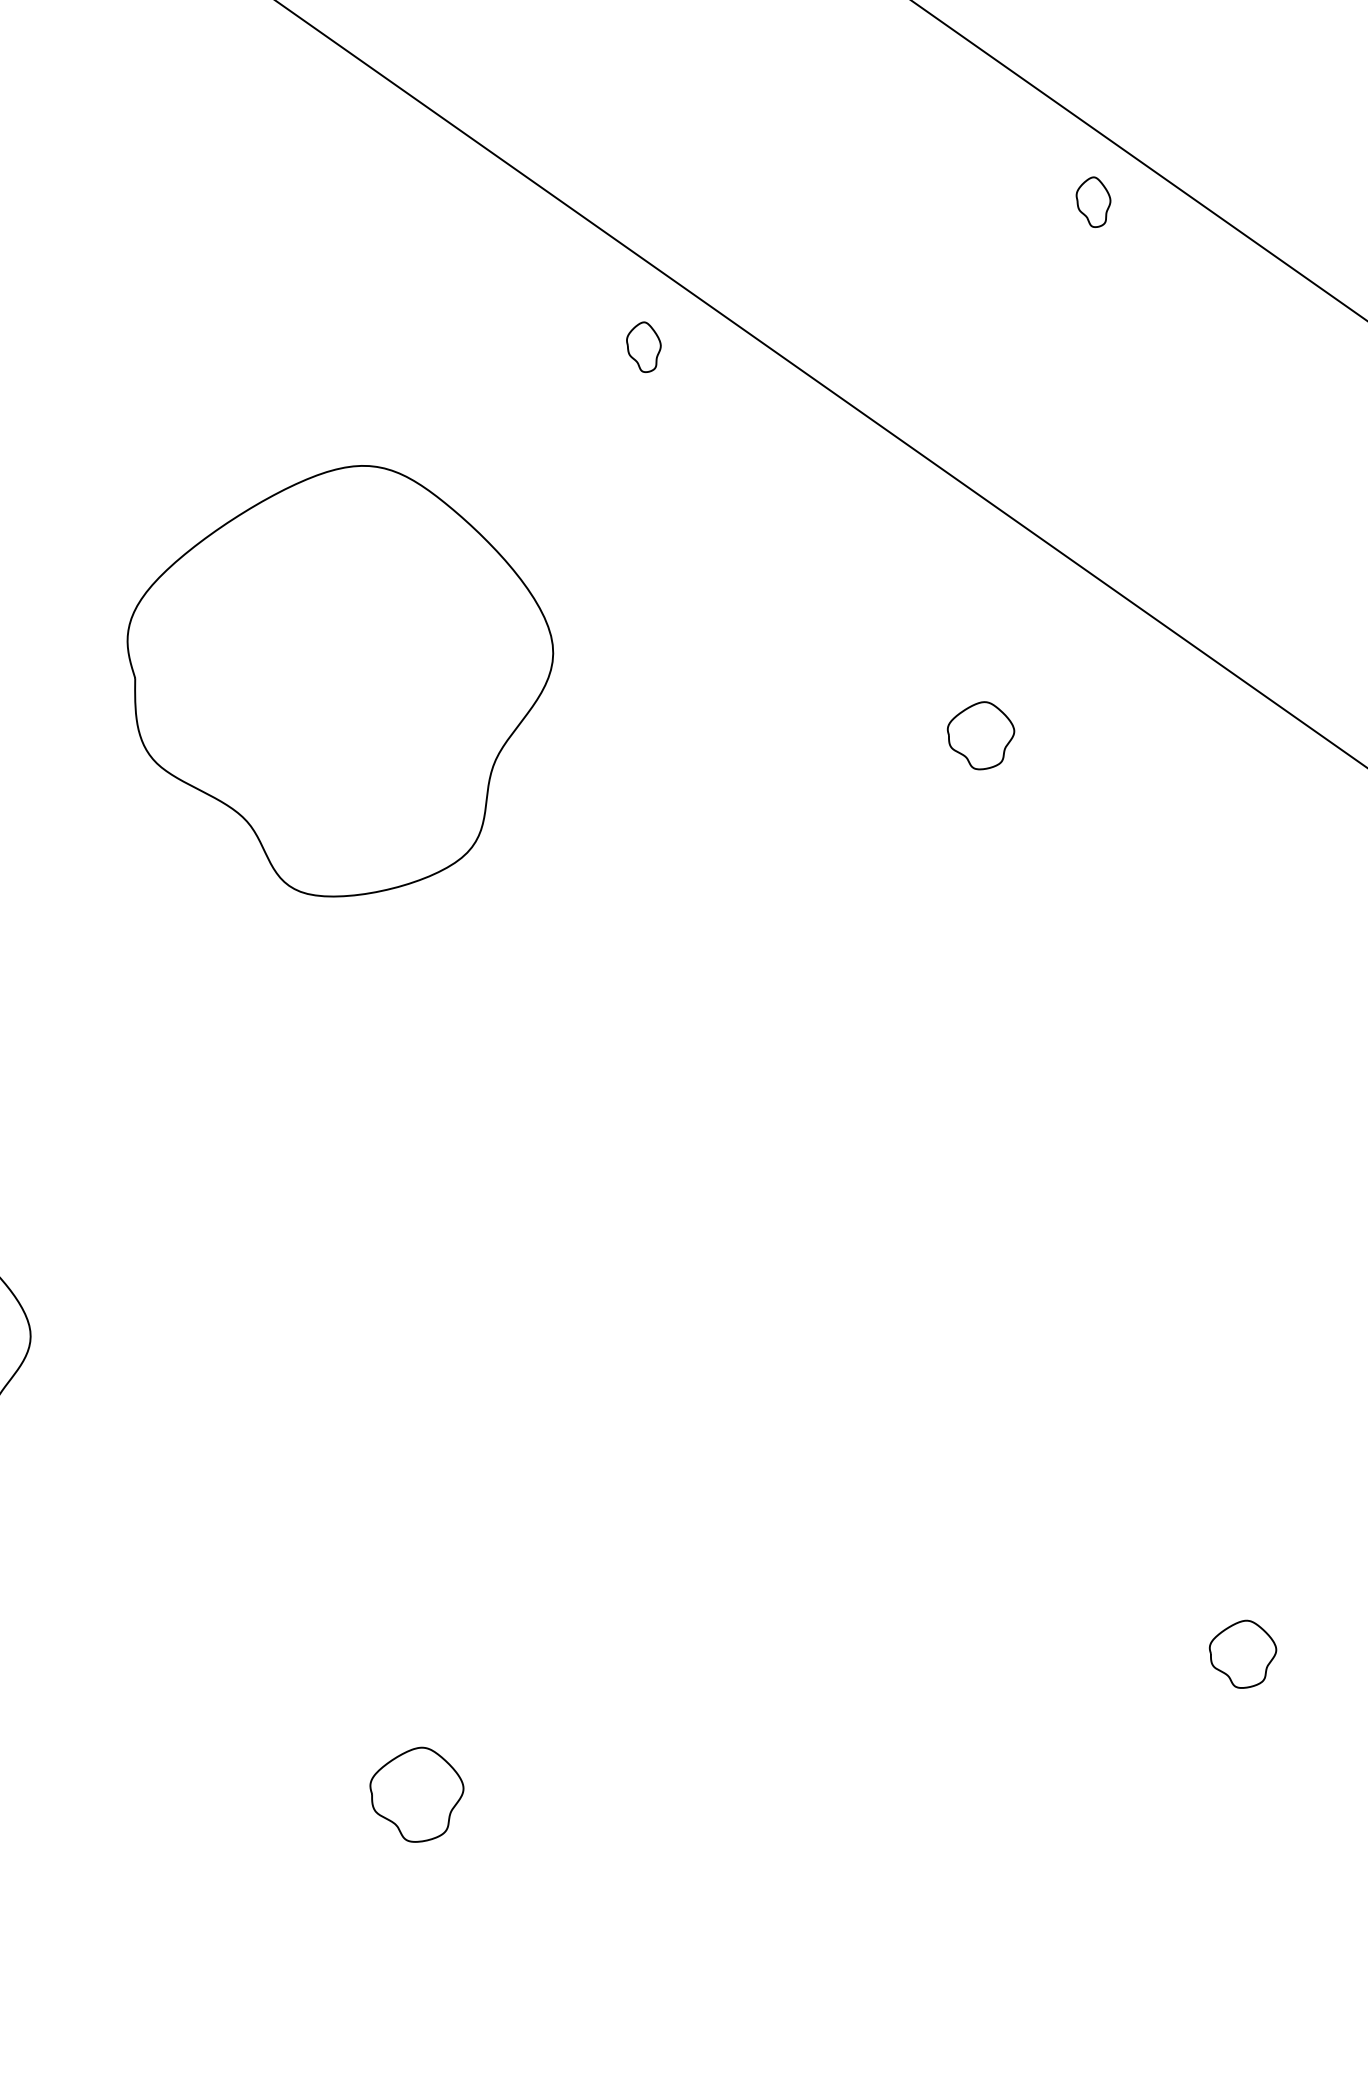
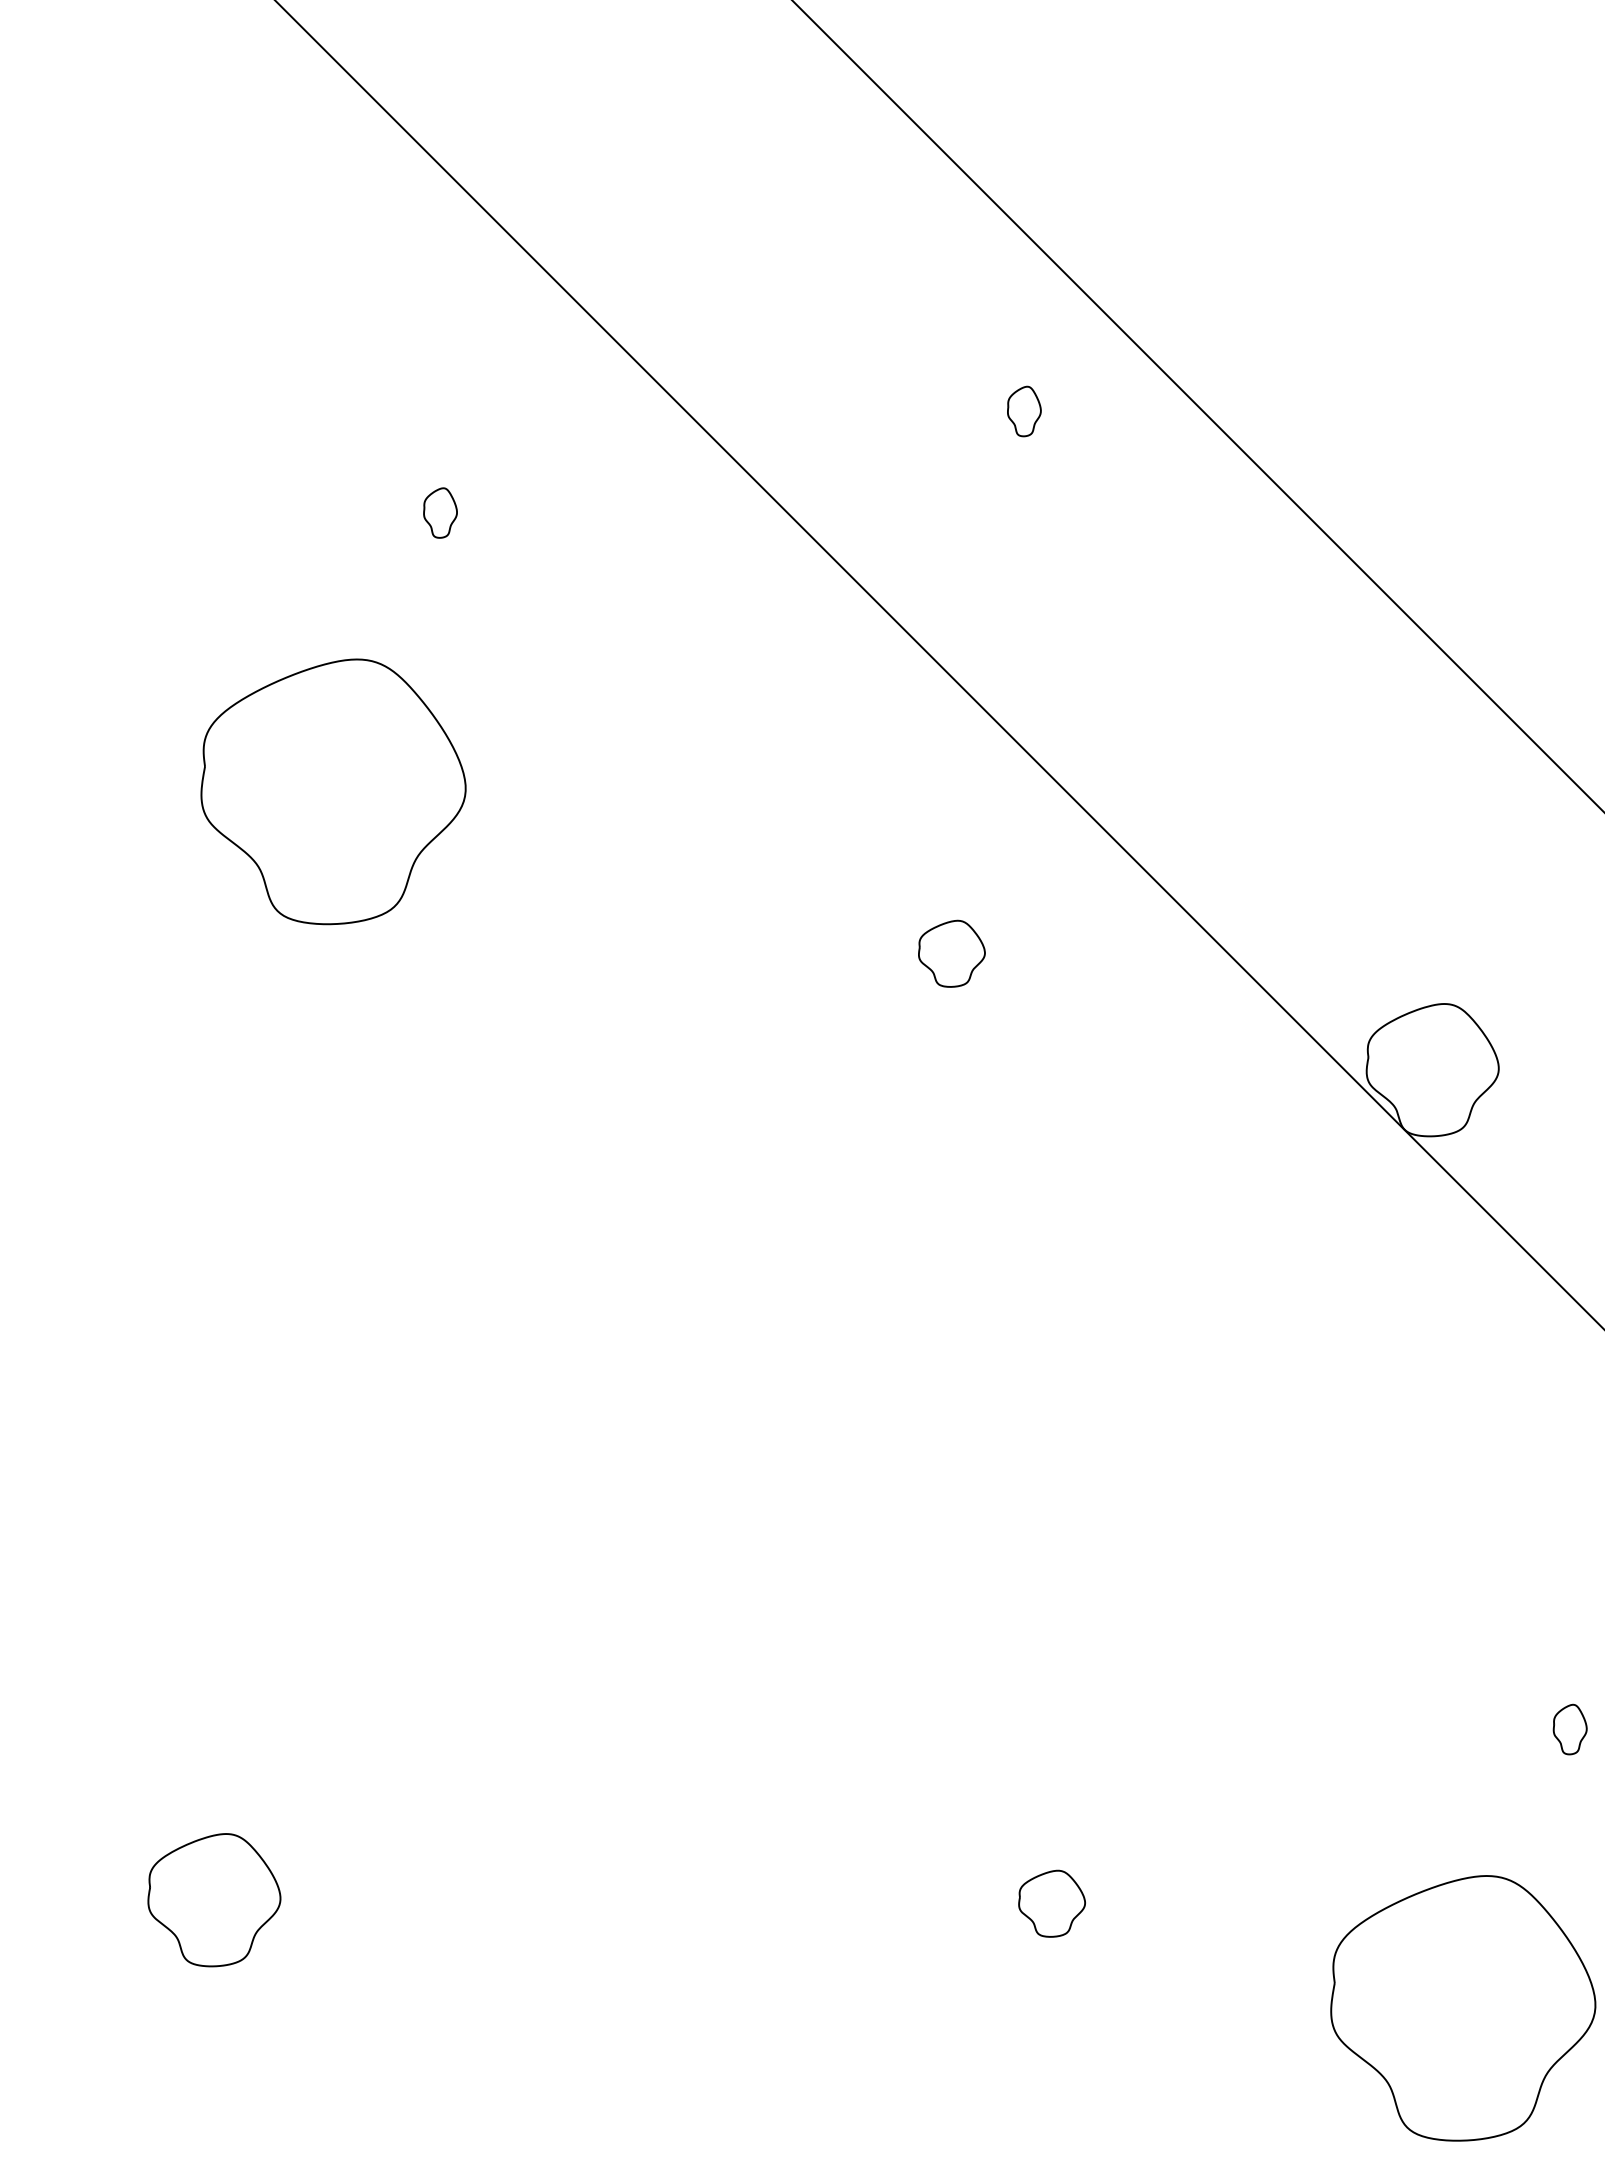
part: (1094, 202) -> (1024, 411), moved
part: (644, 346) -> (440, 512), moved
part: (344, 682) -> (333, 791), size x0.62
part: (418, 1795) -> (214, 1900), size x1.43

